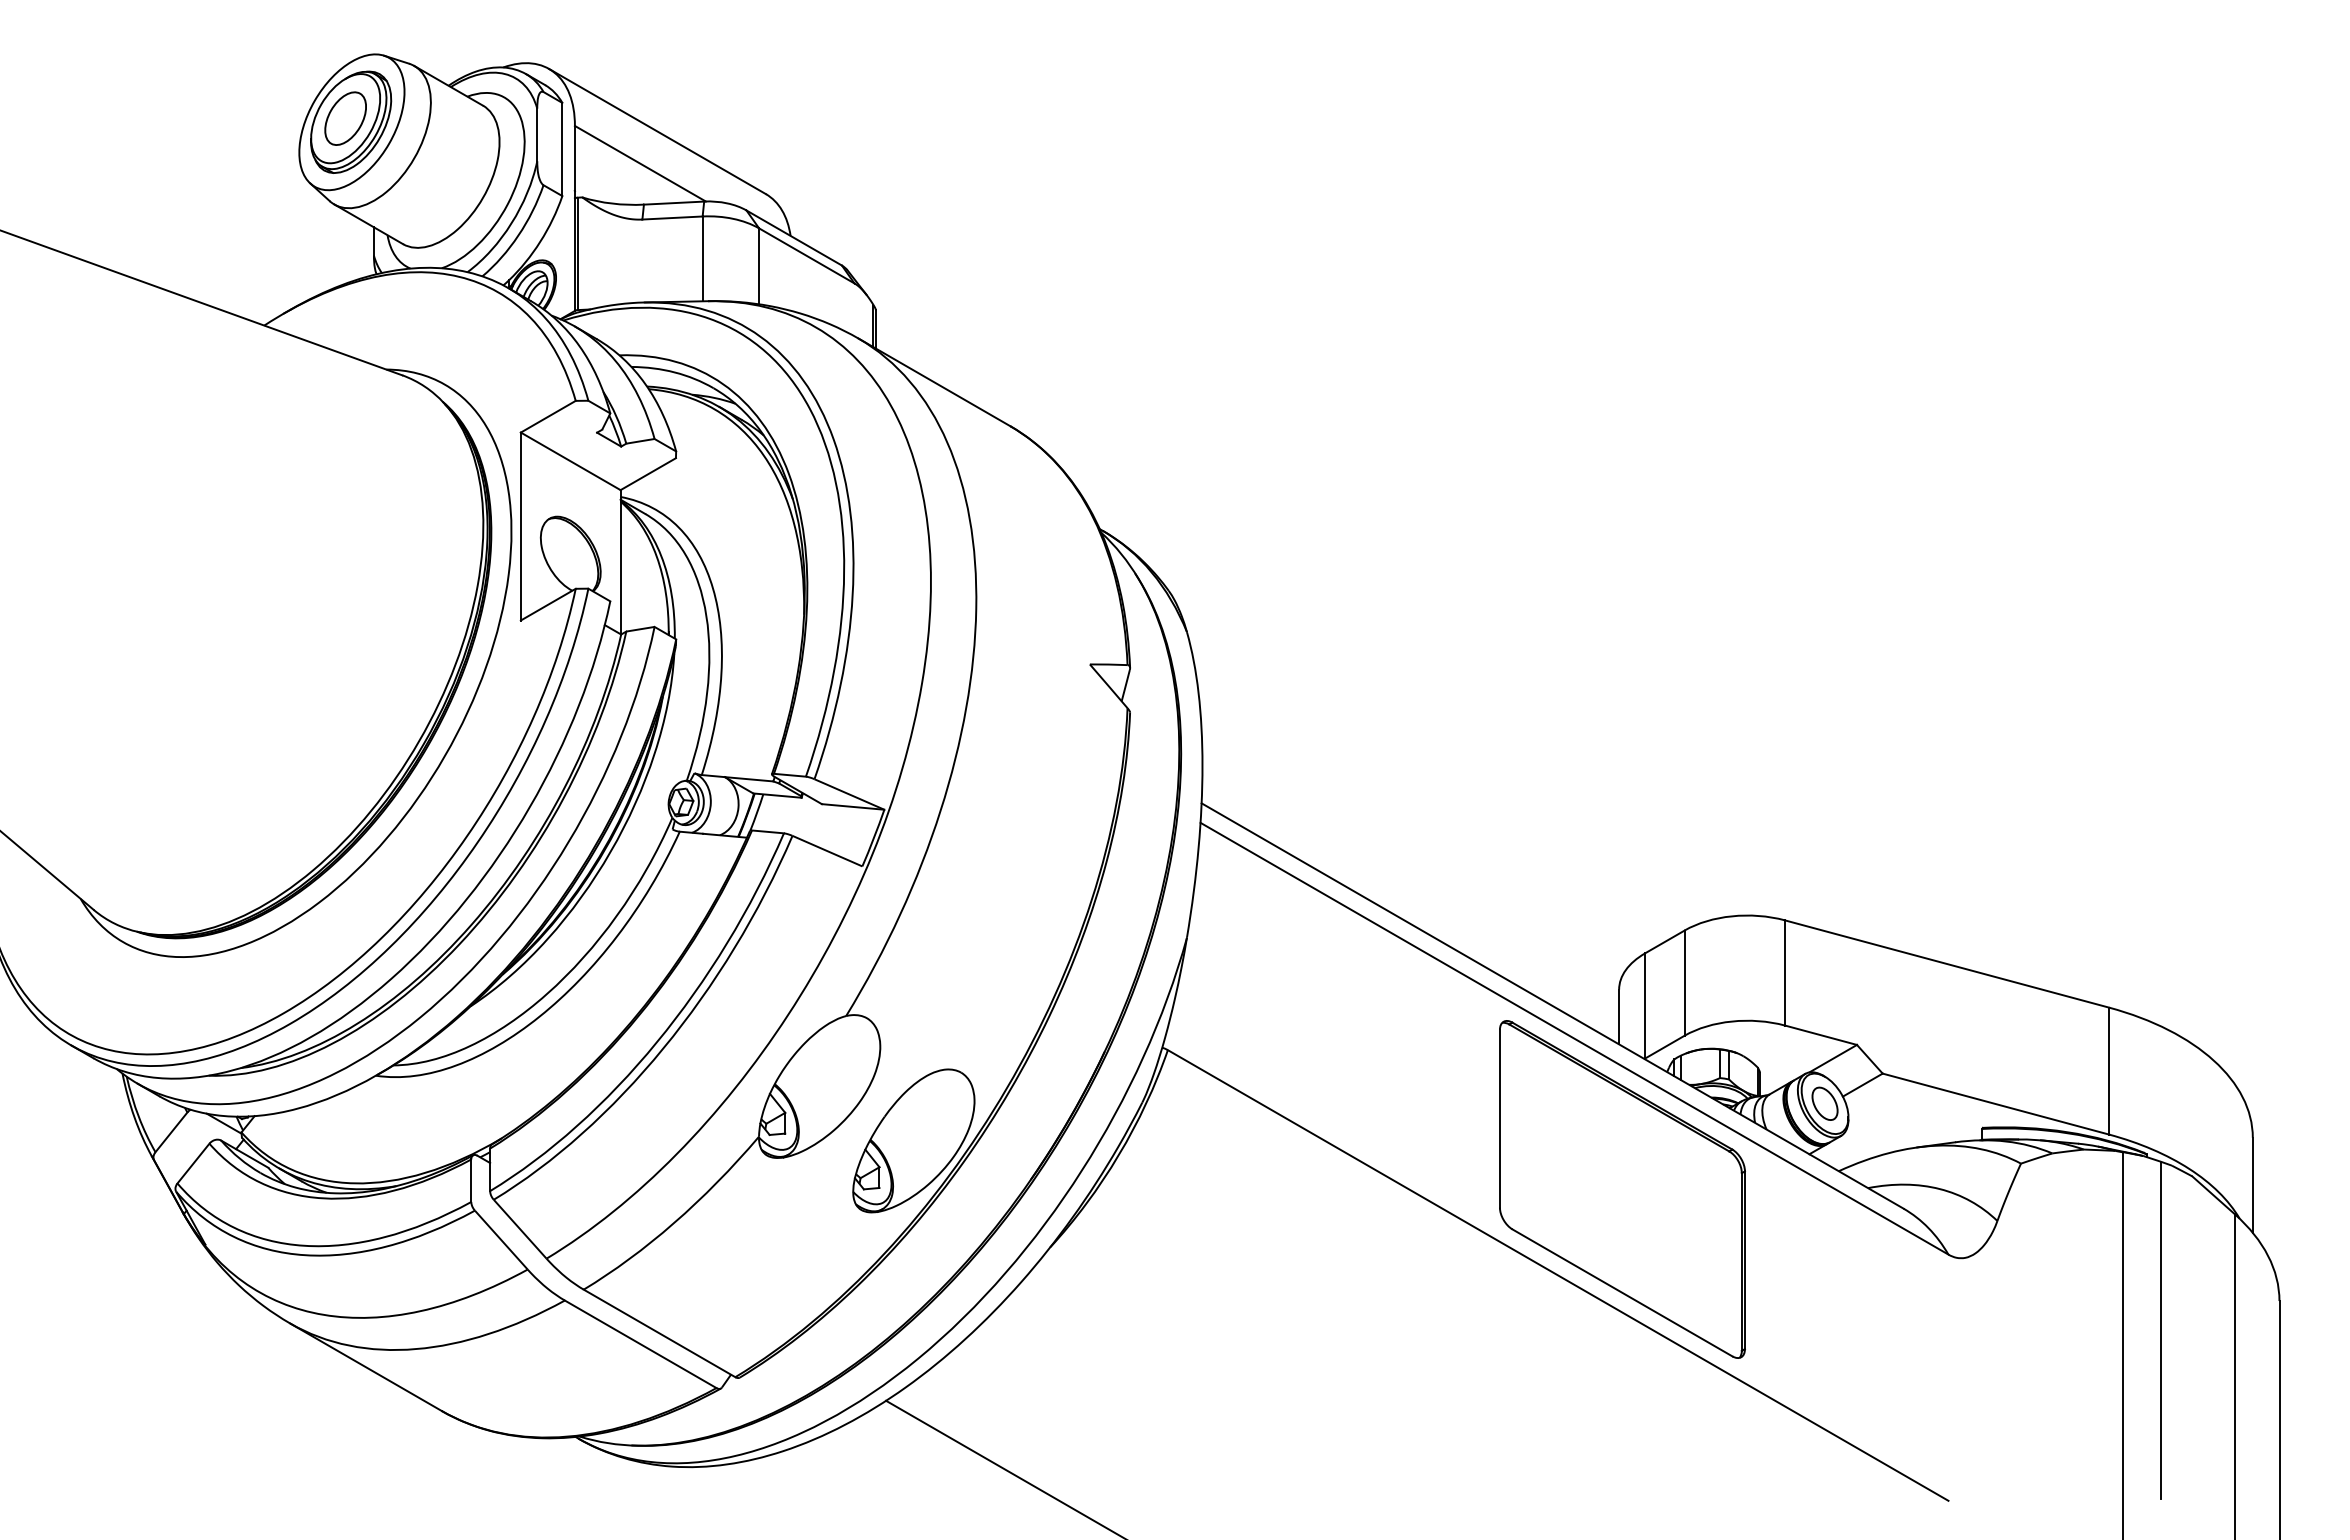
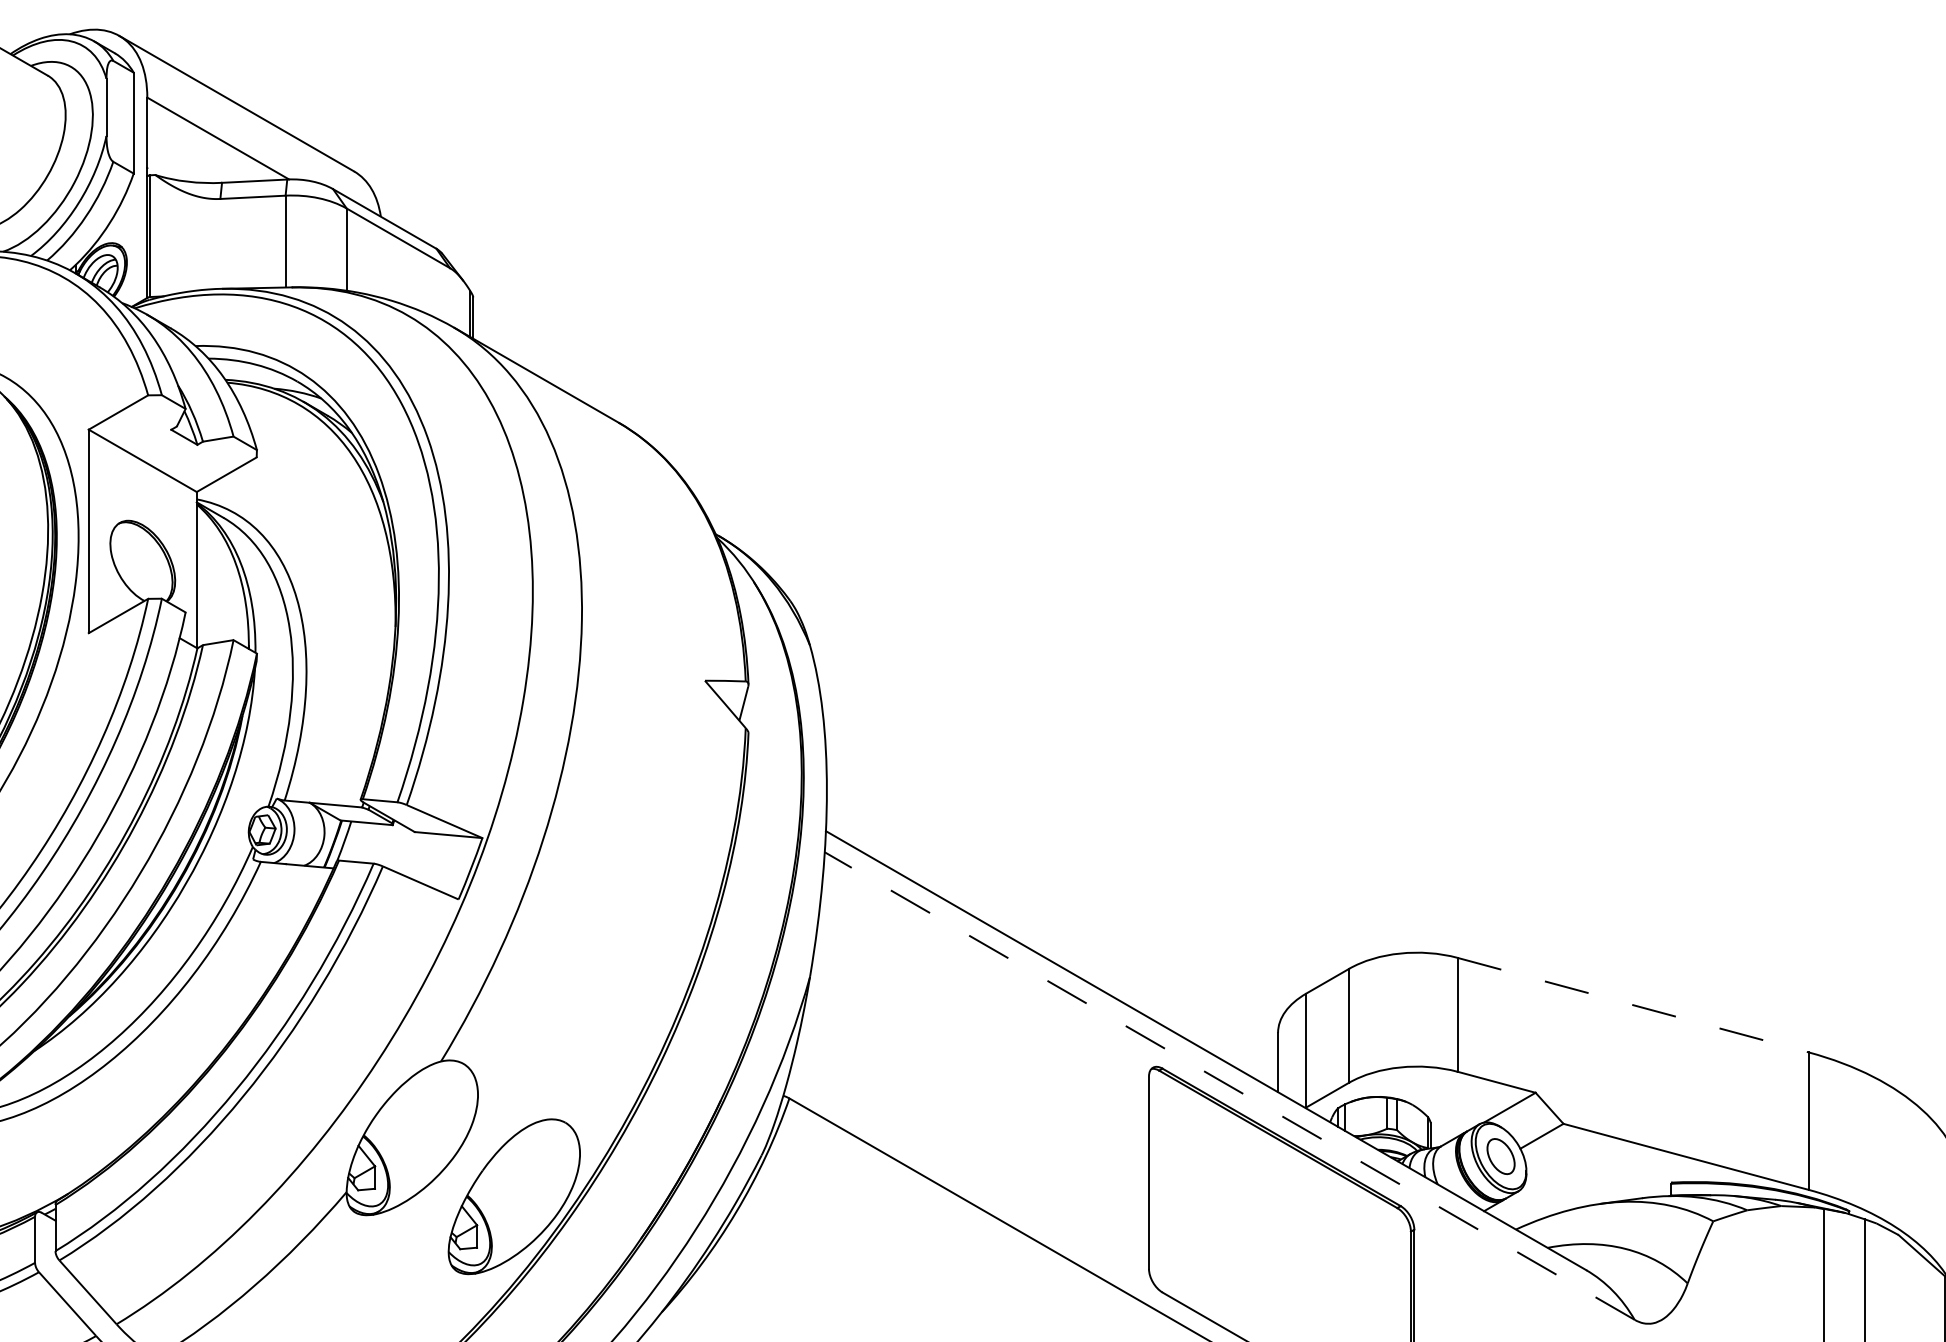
line: (1947, 964) -> (1633, 1005), solid -> dashed
line: (1574, 1038) -> (1229, 1085), solid -> dashed

